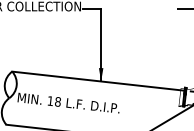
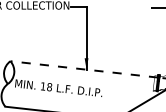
line: (97, 81) -> (83, 69), solid -> dashed

